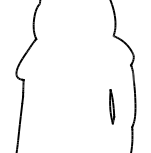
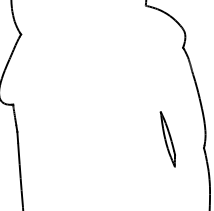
part: (112, 106) -> (169, 138), moved

